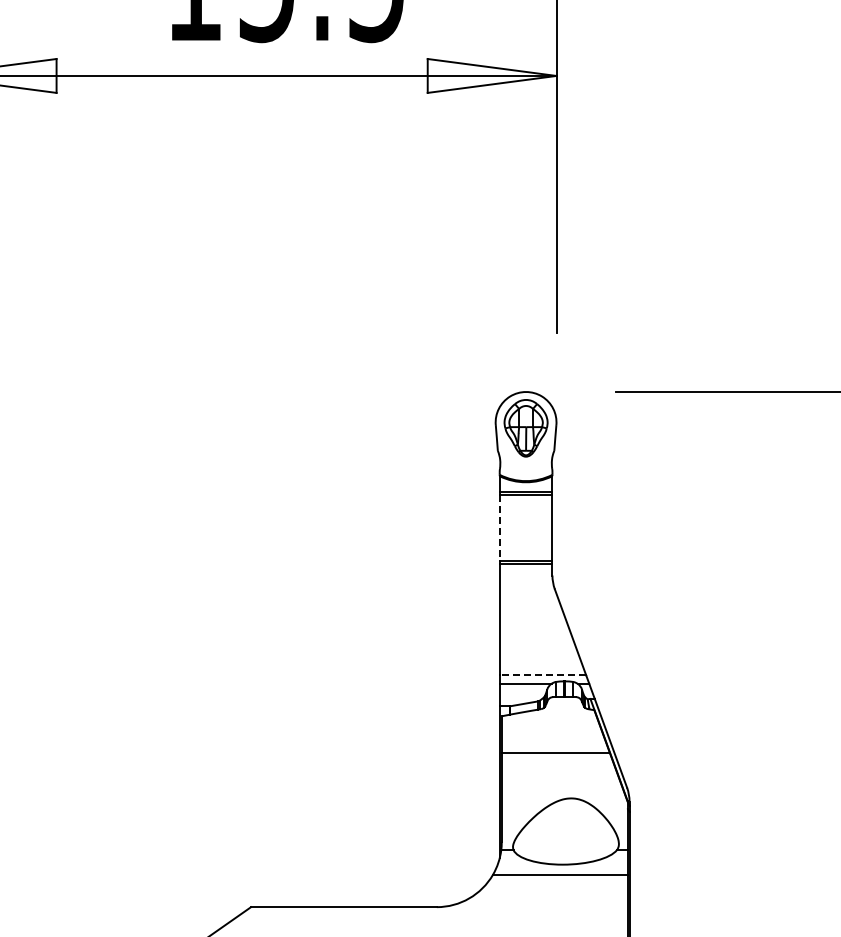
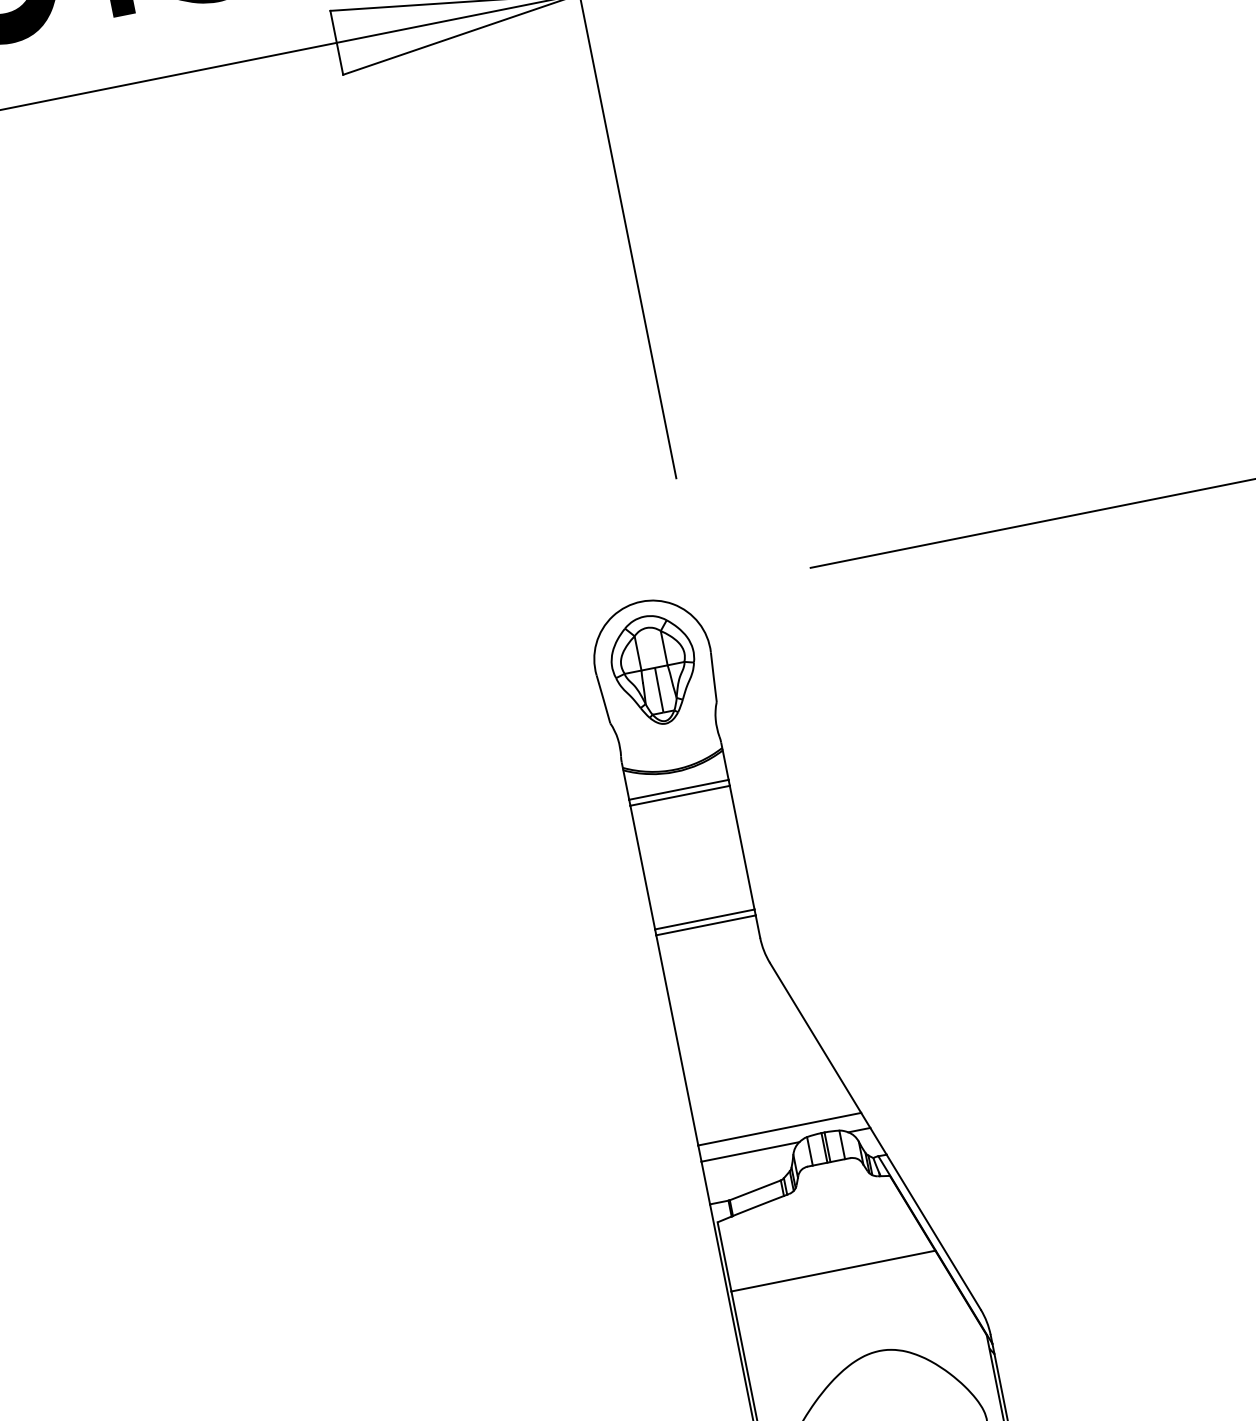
line: (499, 527) -> (642, 867), dashed -> solid
line: (542, 675) -> (779, 1130), dashed -> solid

